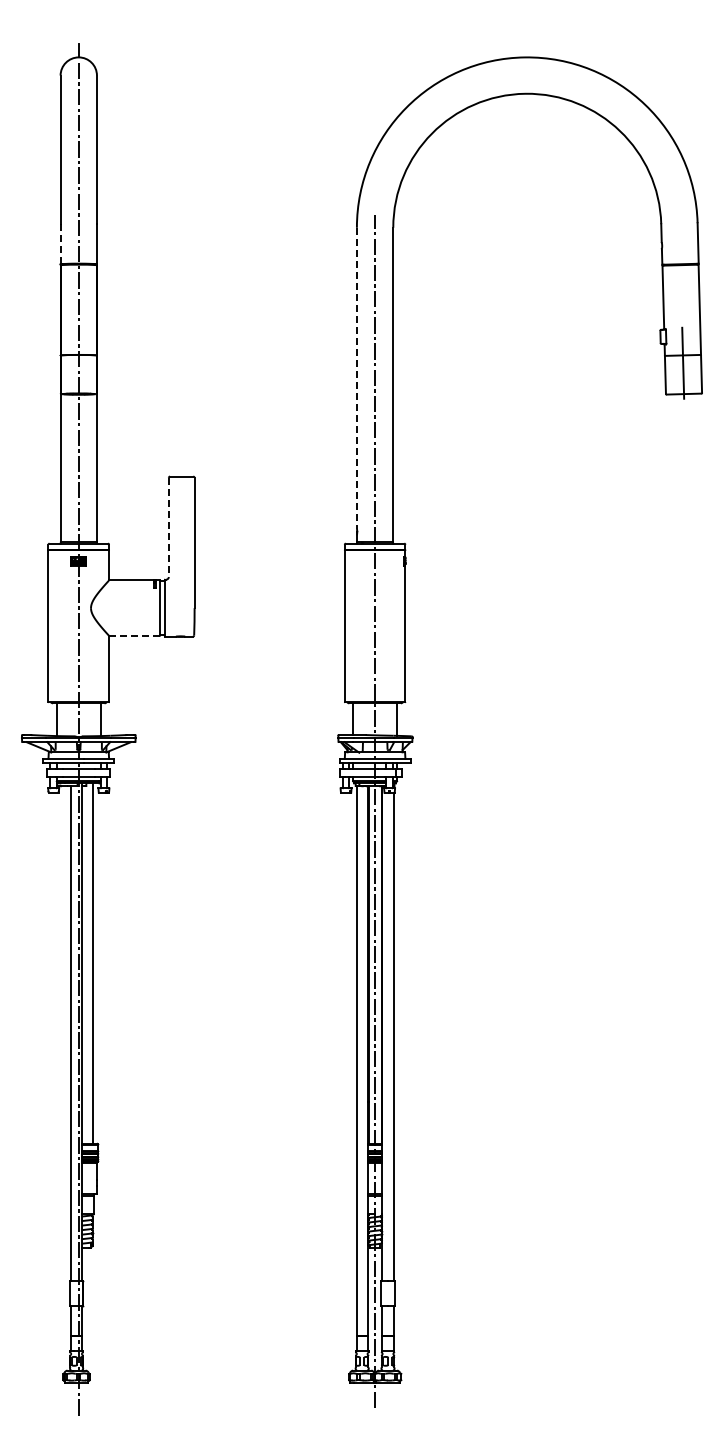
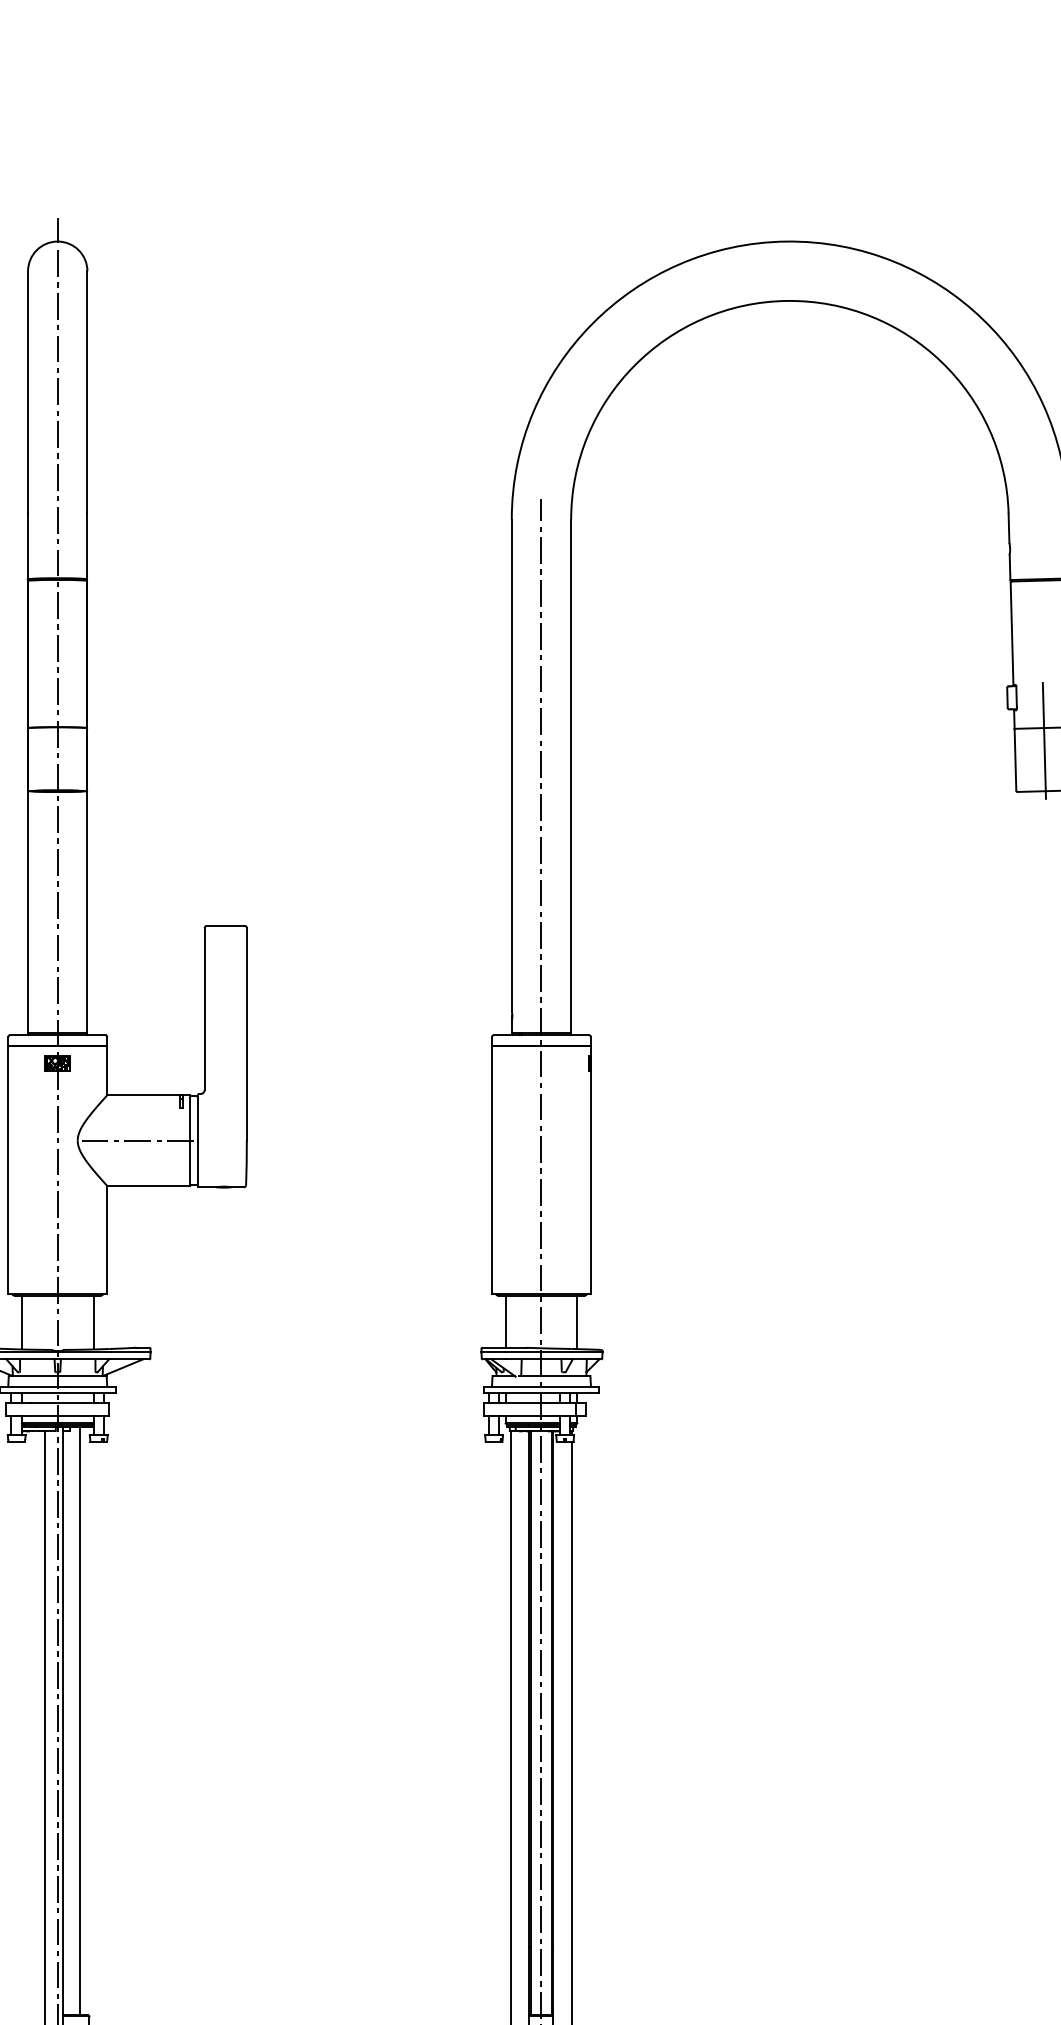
line: (60, 244) -> (27, 546), dashed -> solid
line: (356, 378) -> (511, 765), dashed -> solid
line: (168, 527) -> (204, 1008), dashed -> solid
line: (127, 608) -> (137, 1141), added
line: (134, 635) -> (148, 1185), dashed -> solid

